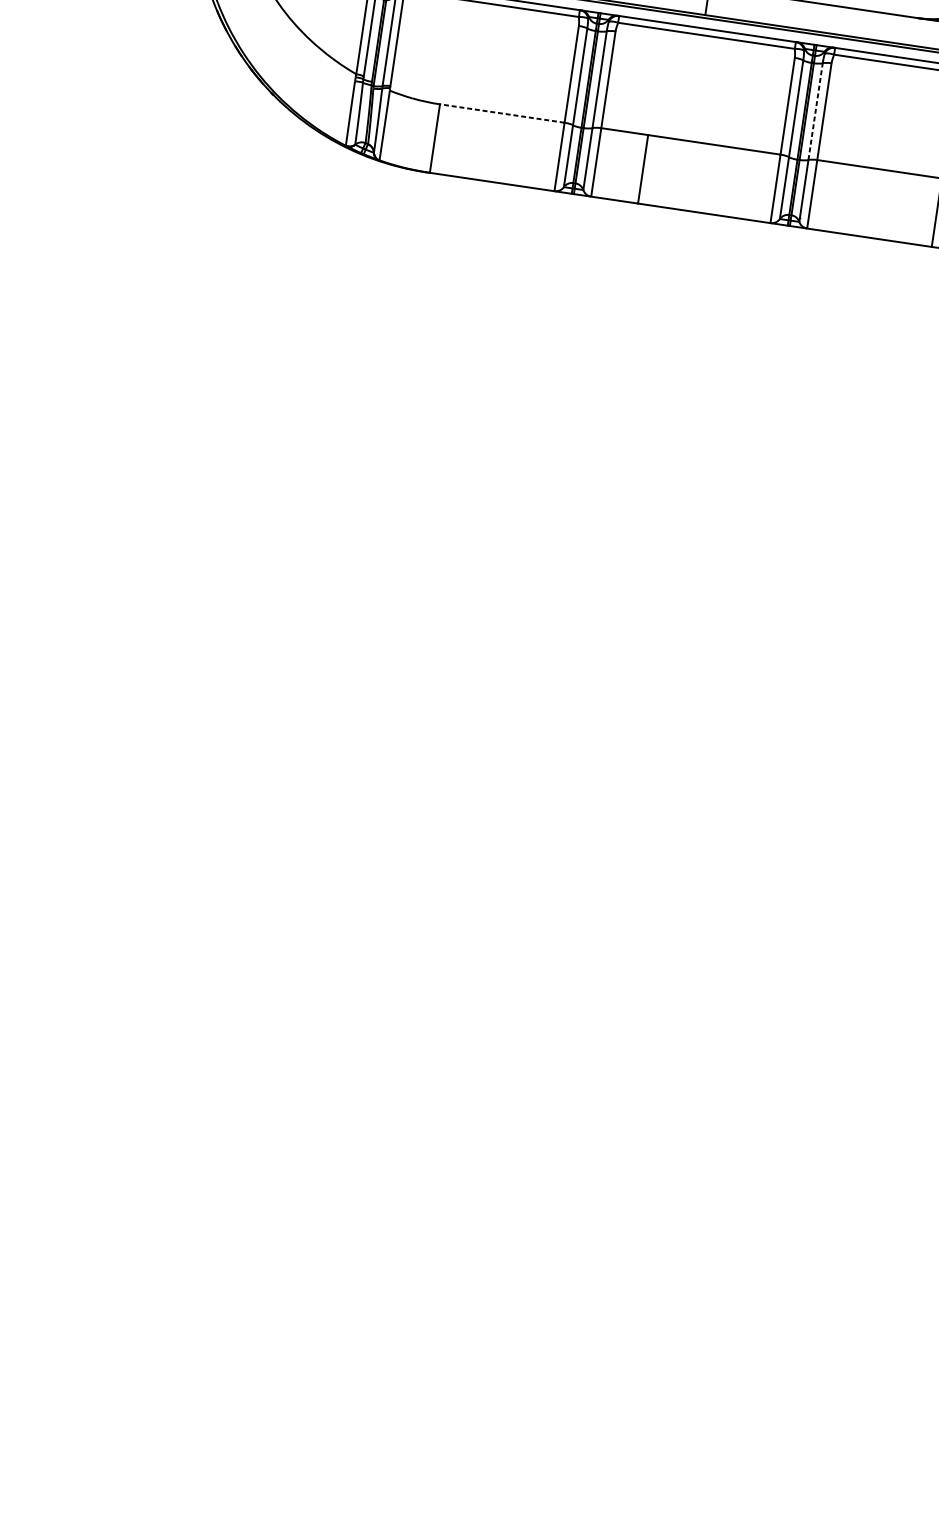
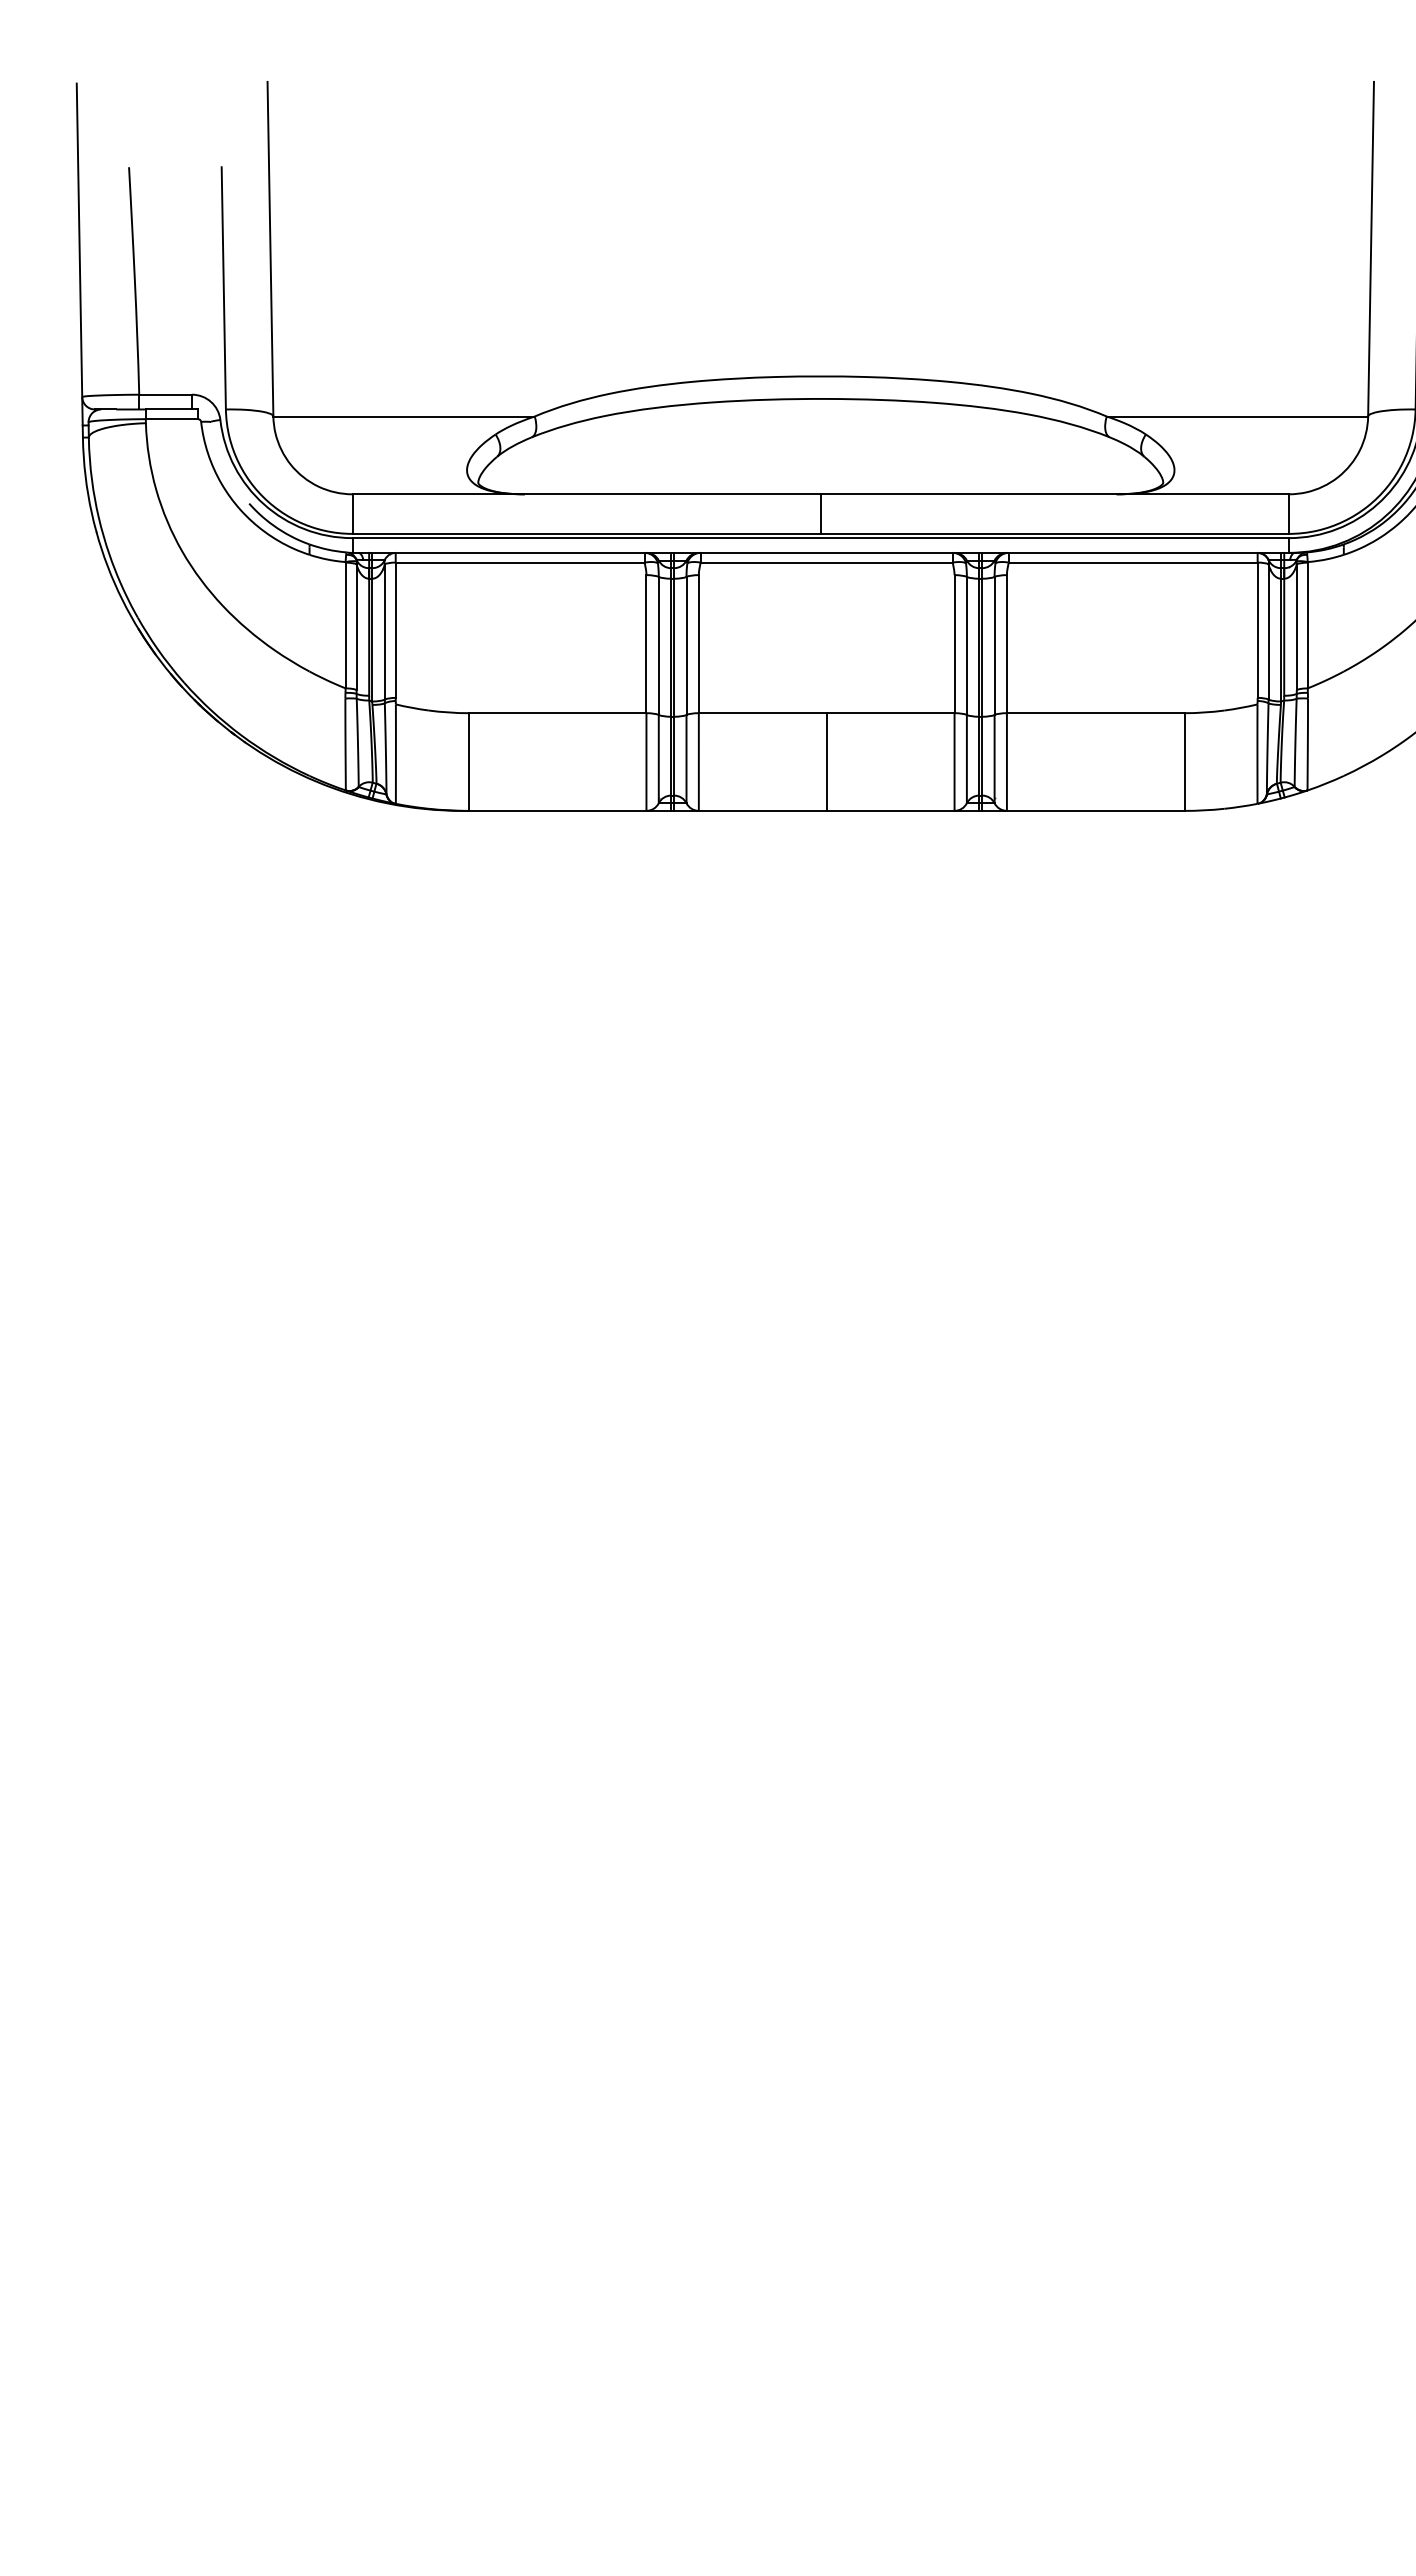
line: (815, 111) -> (994, 645), dashed -> solid
line: (502, 113) -> (557, 713), dashed -> solid
line: (643, 168) -> (826, 761), moved

